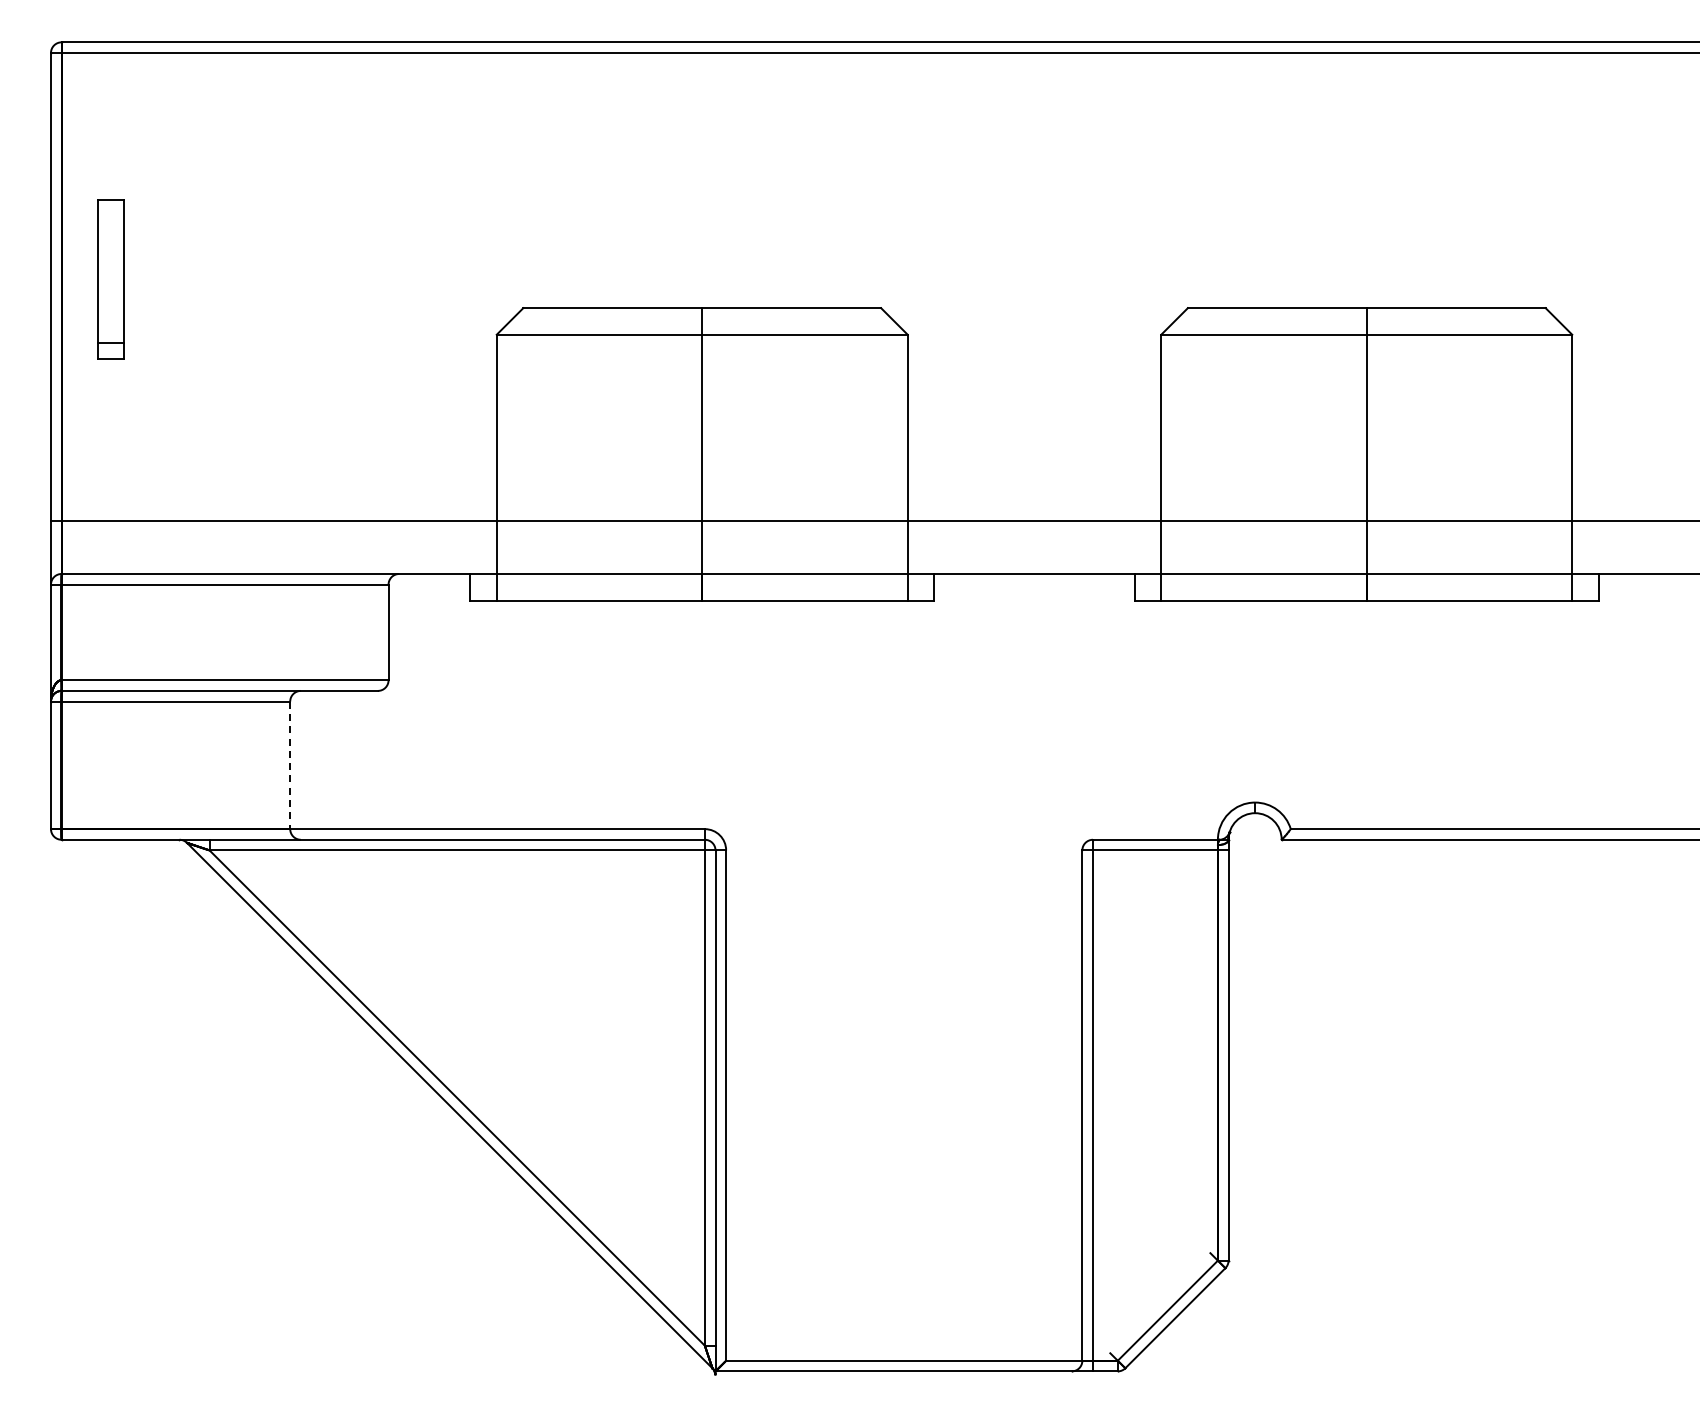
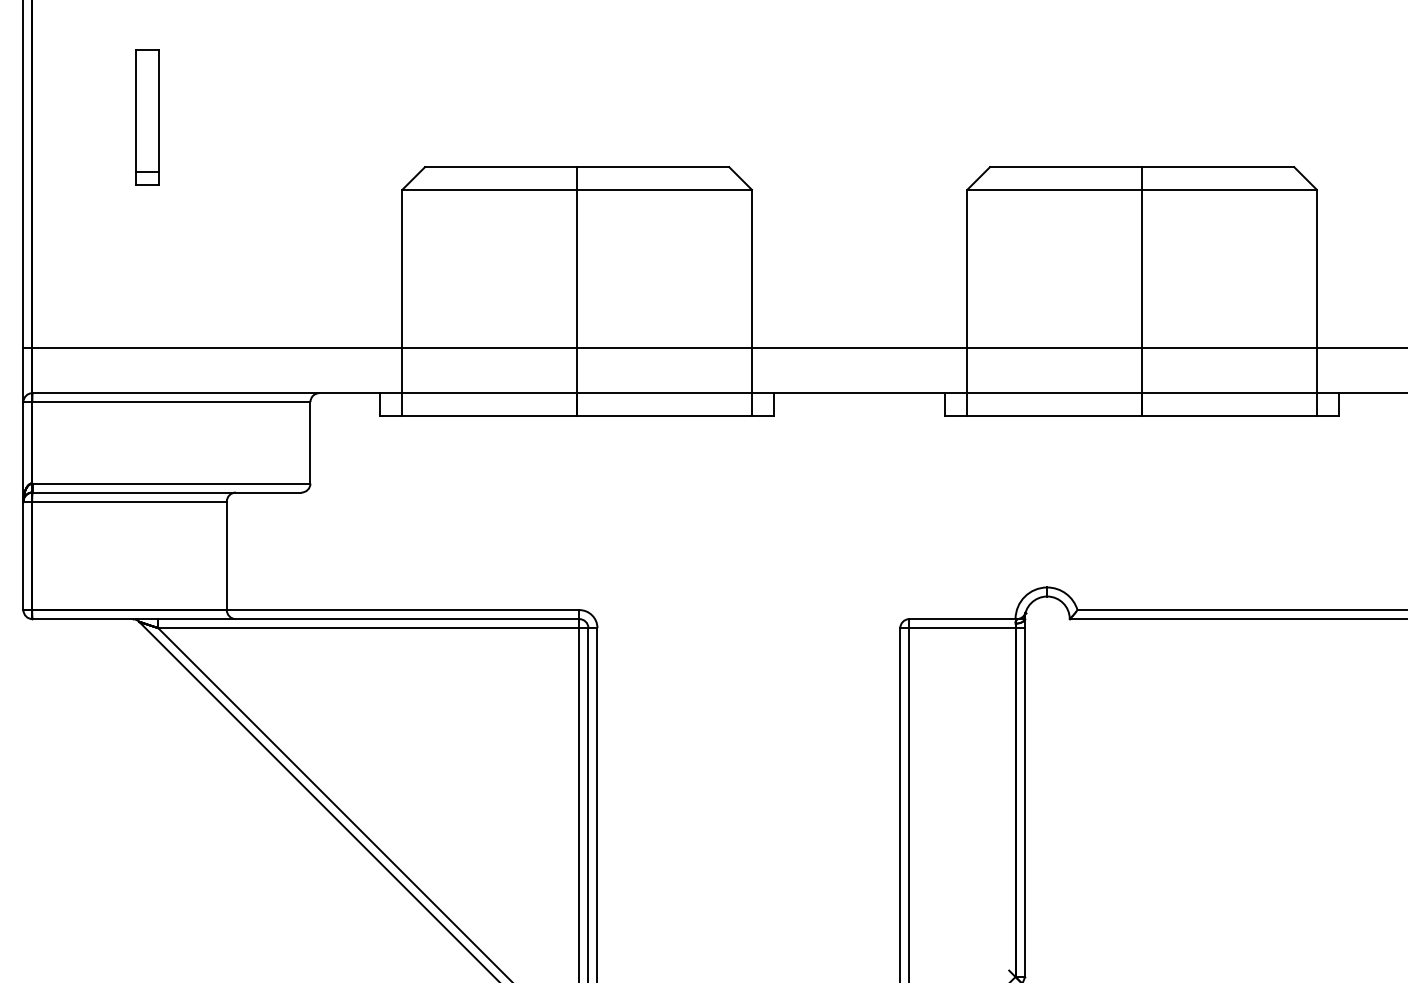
part: (110, 279) -> (147, 117), moved
line: (290, 765) -> (227, 555), dashed -> solid

